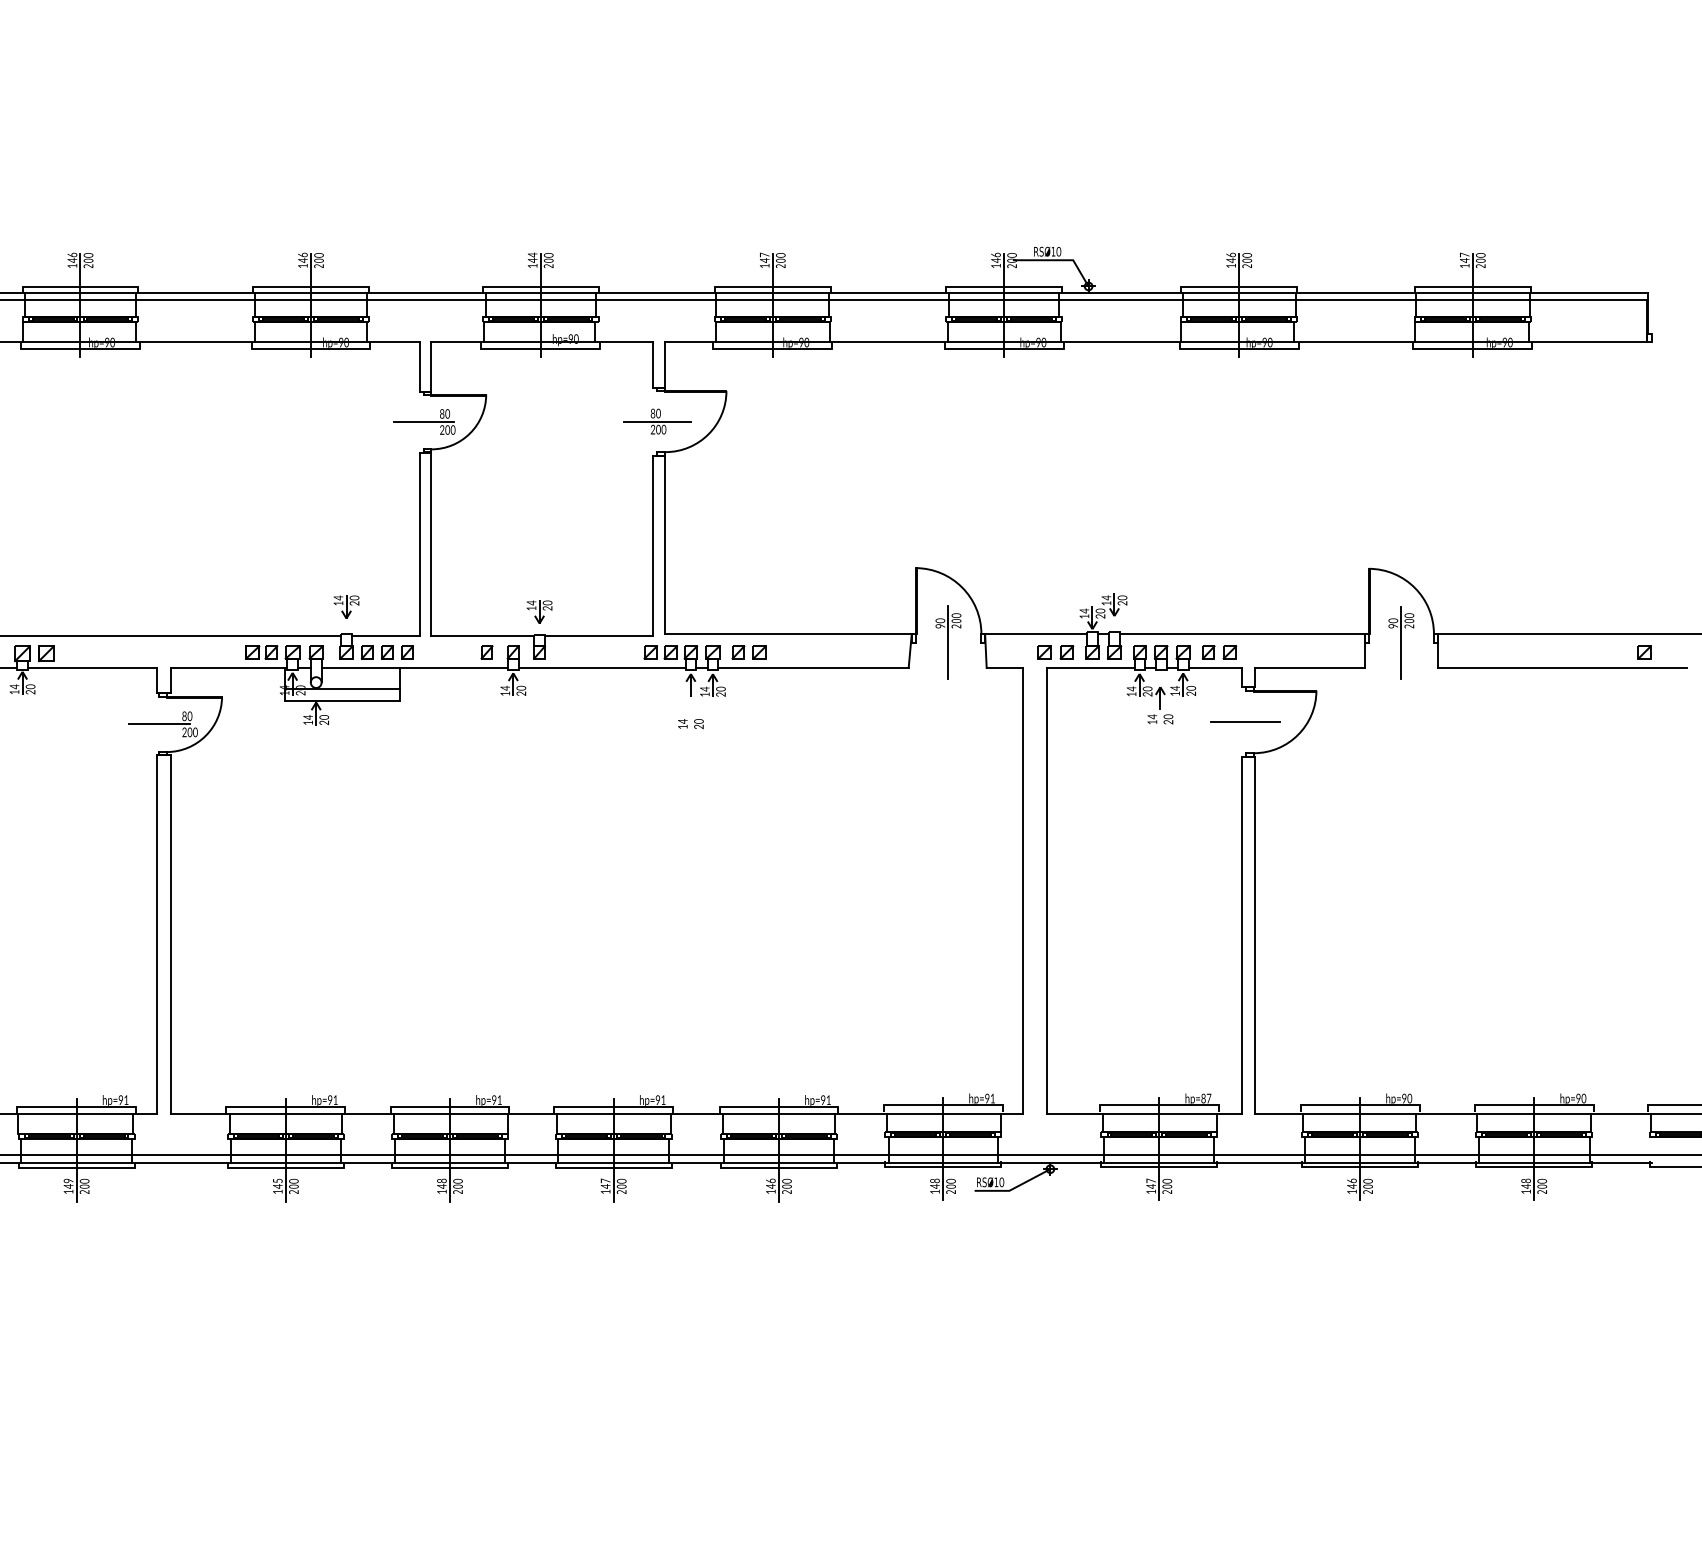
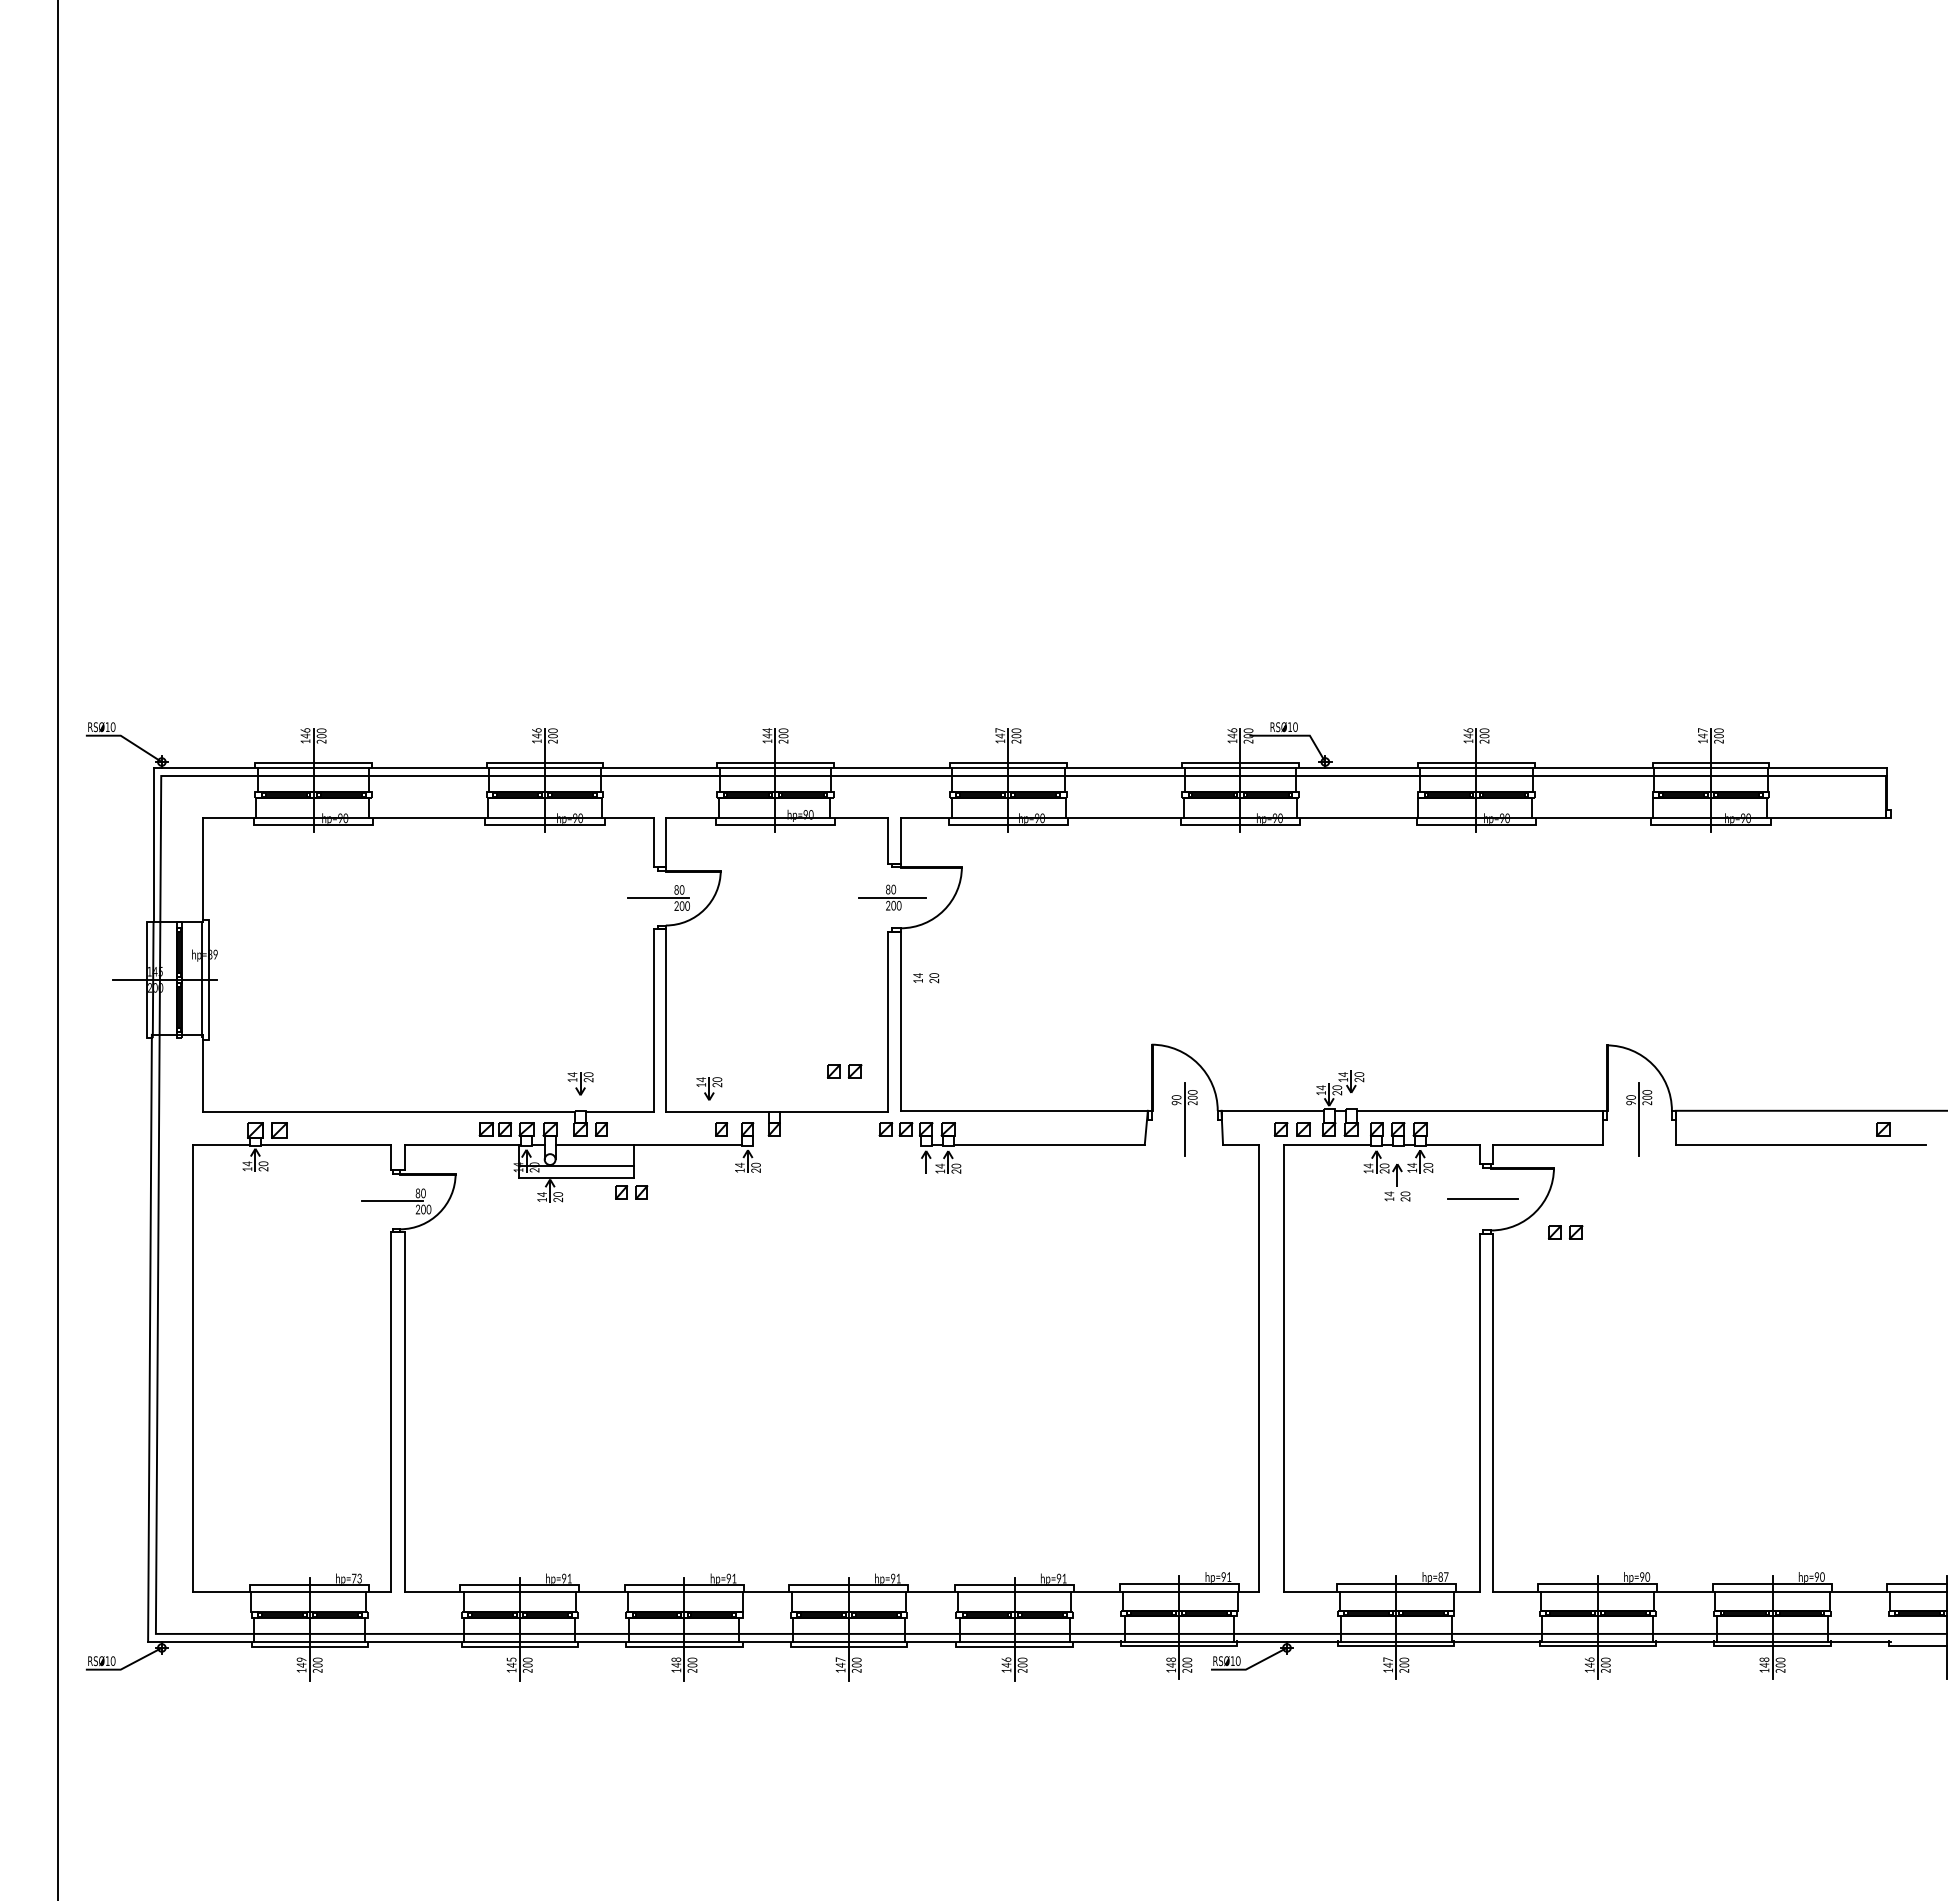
part: (539, 611) -> (709, 1088), moved
part: (397, 652) -> (631, 1192), moved
part: (748, 652) -> (844, 1071), moved
part: (1219, 652) -> (1565, 1232), moved
line: (601, 667) -> (836, 1144), removed
text: (691, 724) -> (926, 978), moved
text: (123, 1100) -> (356, 1578), hp=91 -> hp=73

